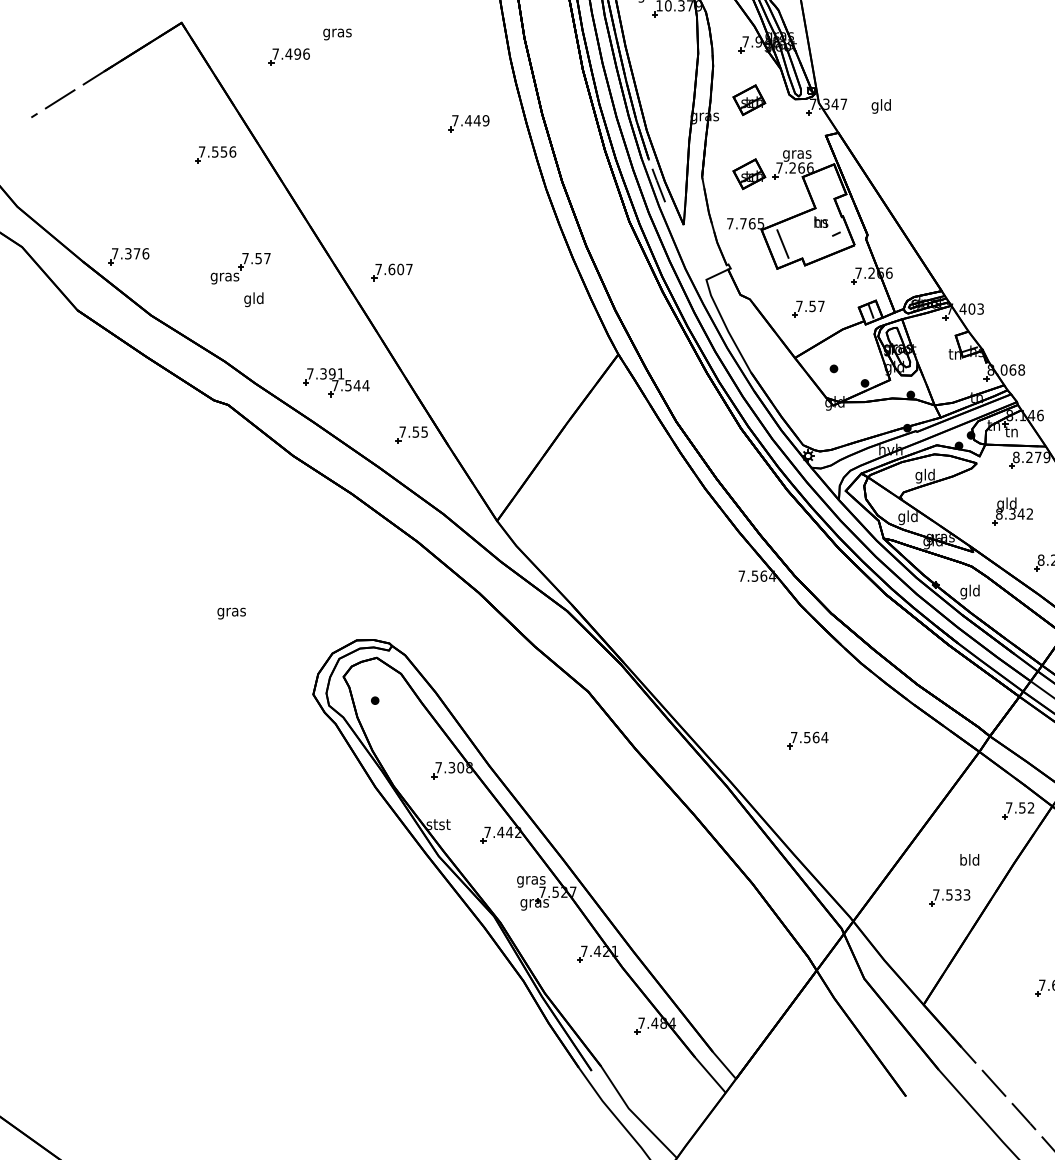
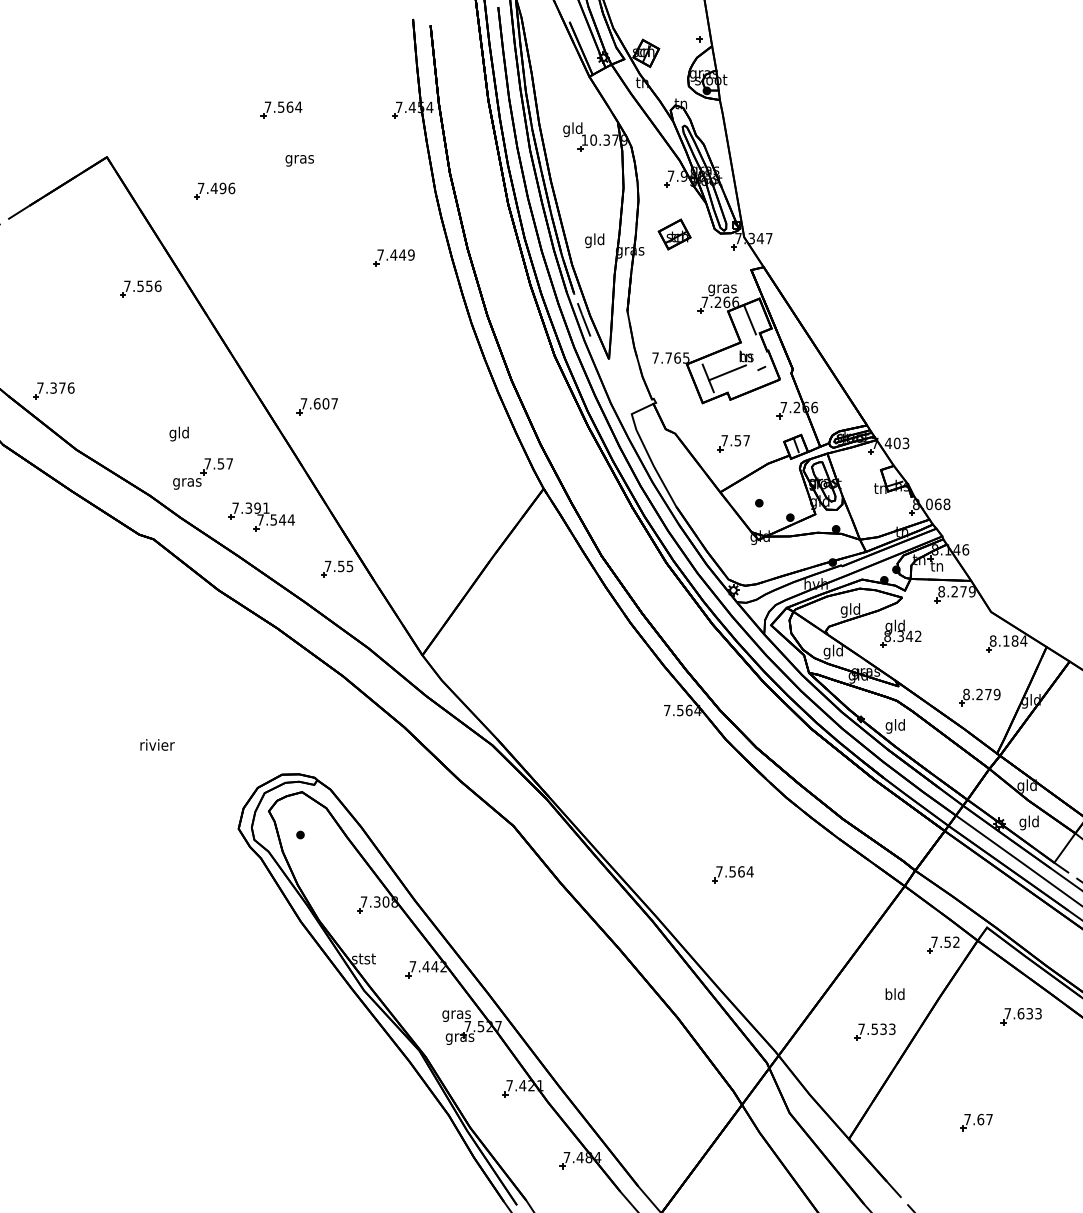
text: (337, 34) -> (299, 160), moved
text: (881, 106) -> (594, 240), moved
part: (749, 174) -> (674, 308), removed
line: (824, 186) -> (749, 320), added
line: (802, 238) -> (727, 372), added
part: (240, 268) -> (202, 473), moved
part: (1012, 511) -> (900, 633), moved
text: (232, 612) -> (157, 746), gras -> rivier

